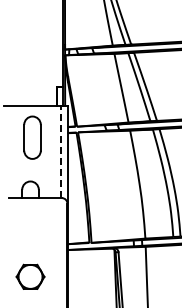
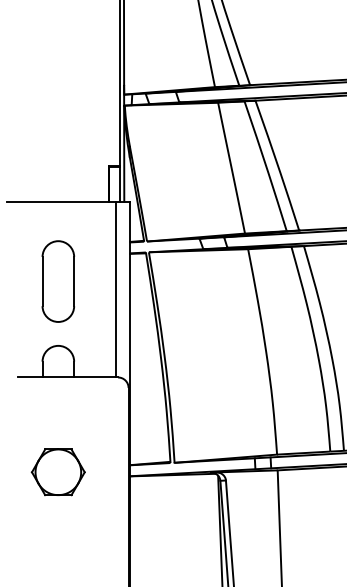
part: (32, 137) -> (58, 281), moved
line: (60, 151) -> (115, 288), dashed -> solid
part: (30, 276) -> (58, 471), moved

